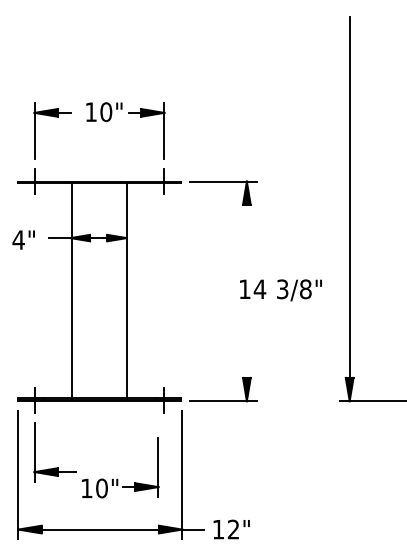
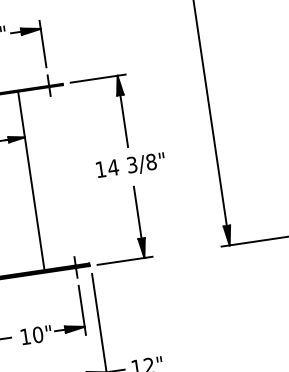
line: (246, 235) -> (123, 120), added
text: (280, 290) -> (130, 166), moved
line: (246, 346) -> (137, 212), added
part: (117, 478) -> (49, 324), moved

